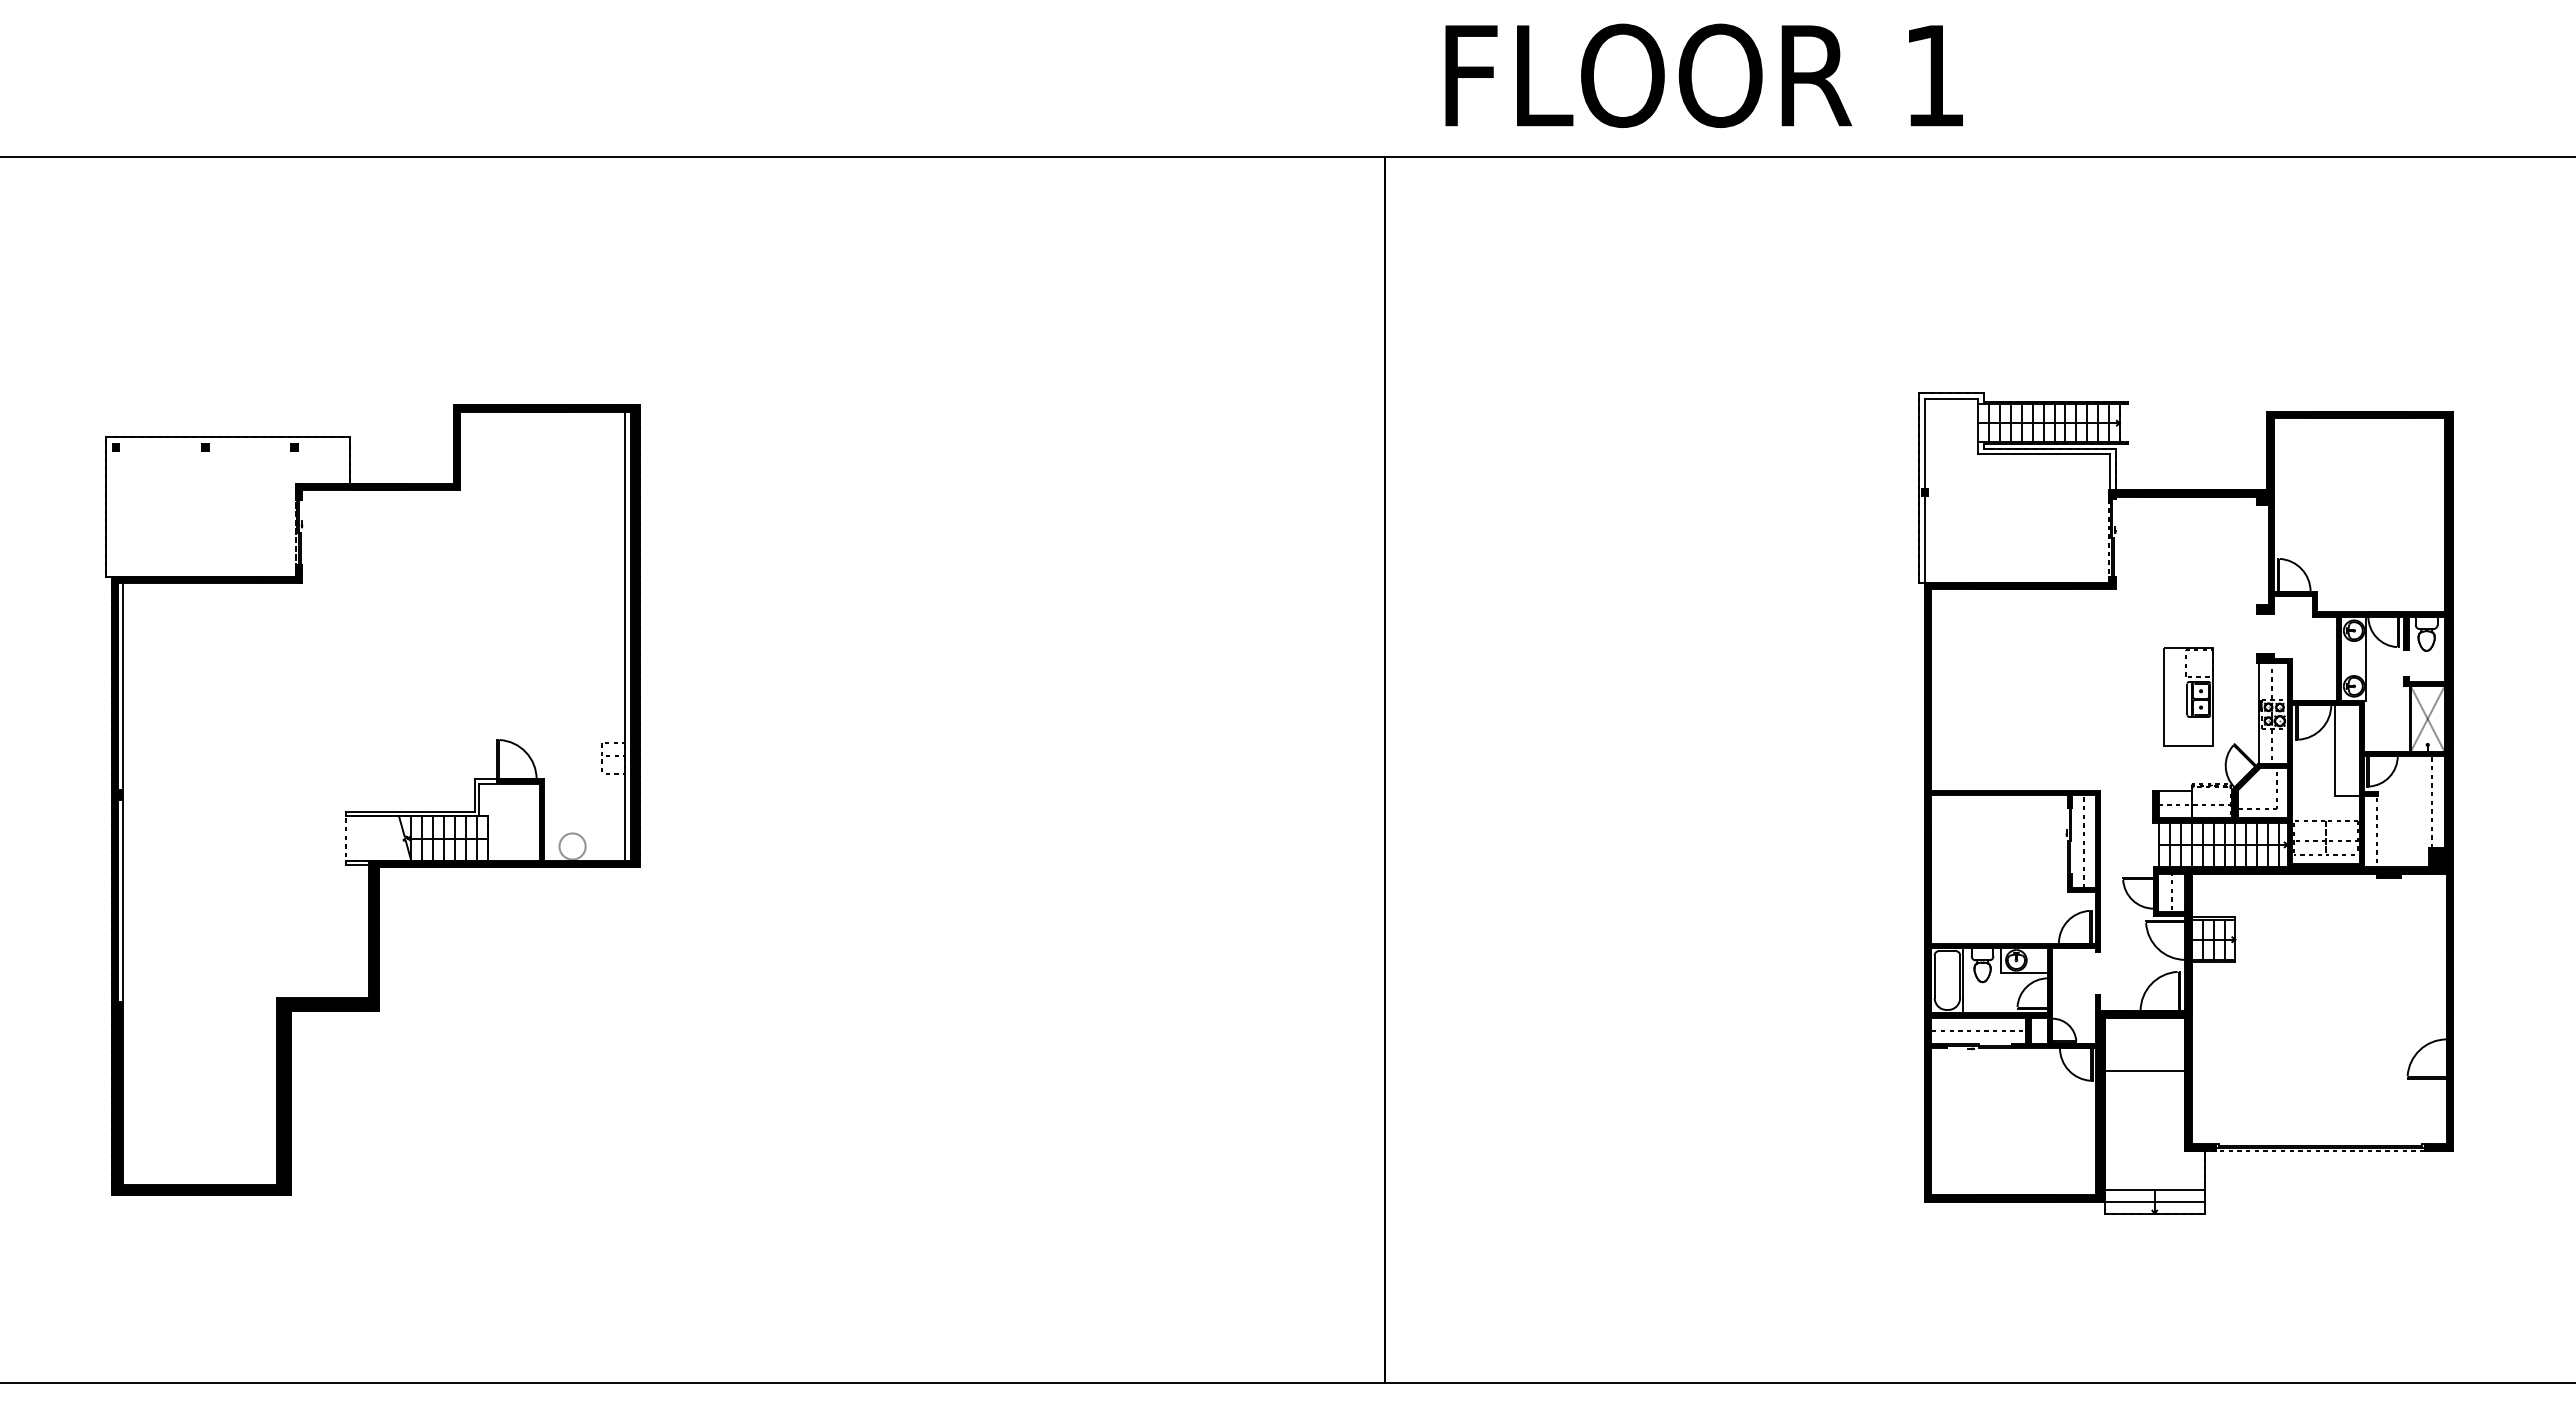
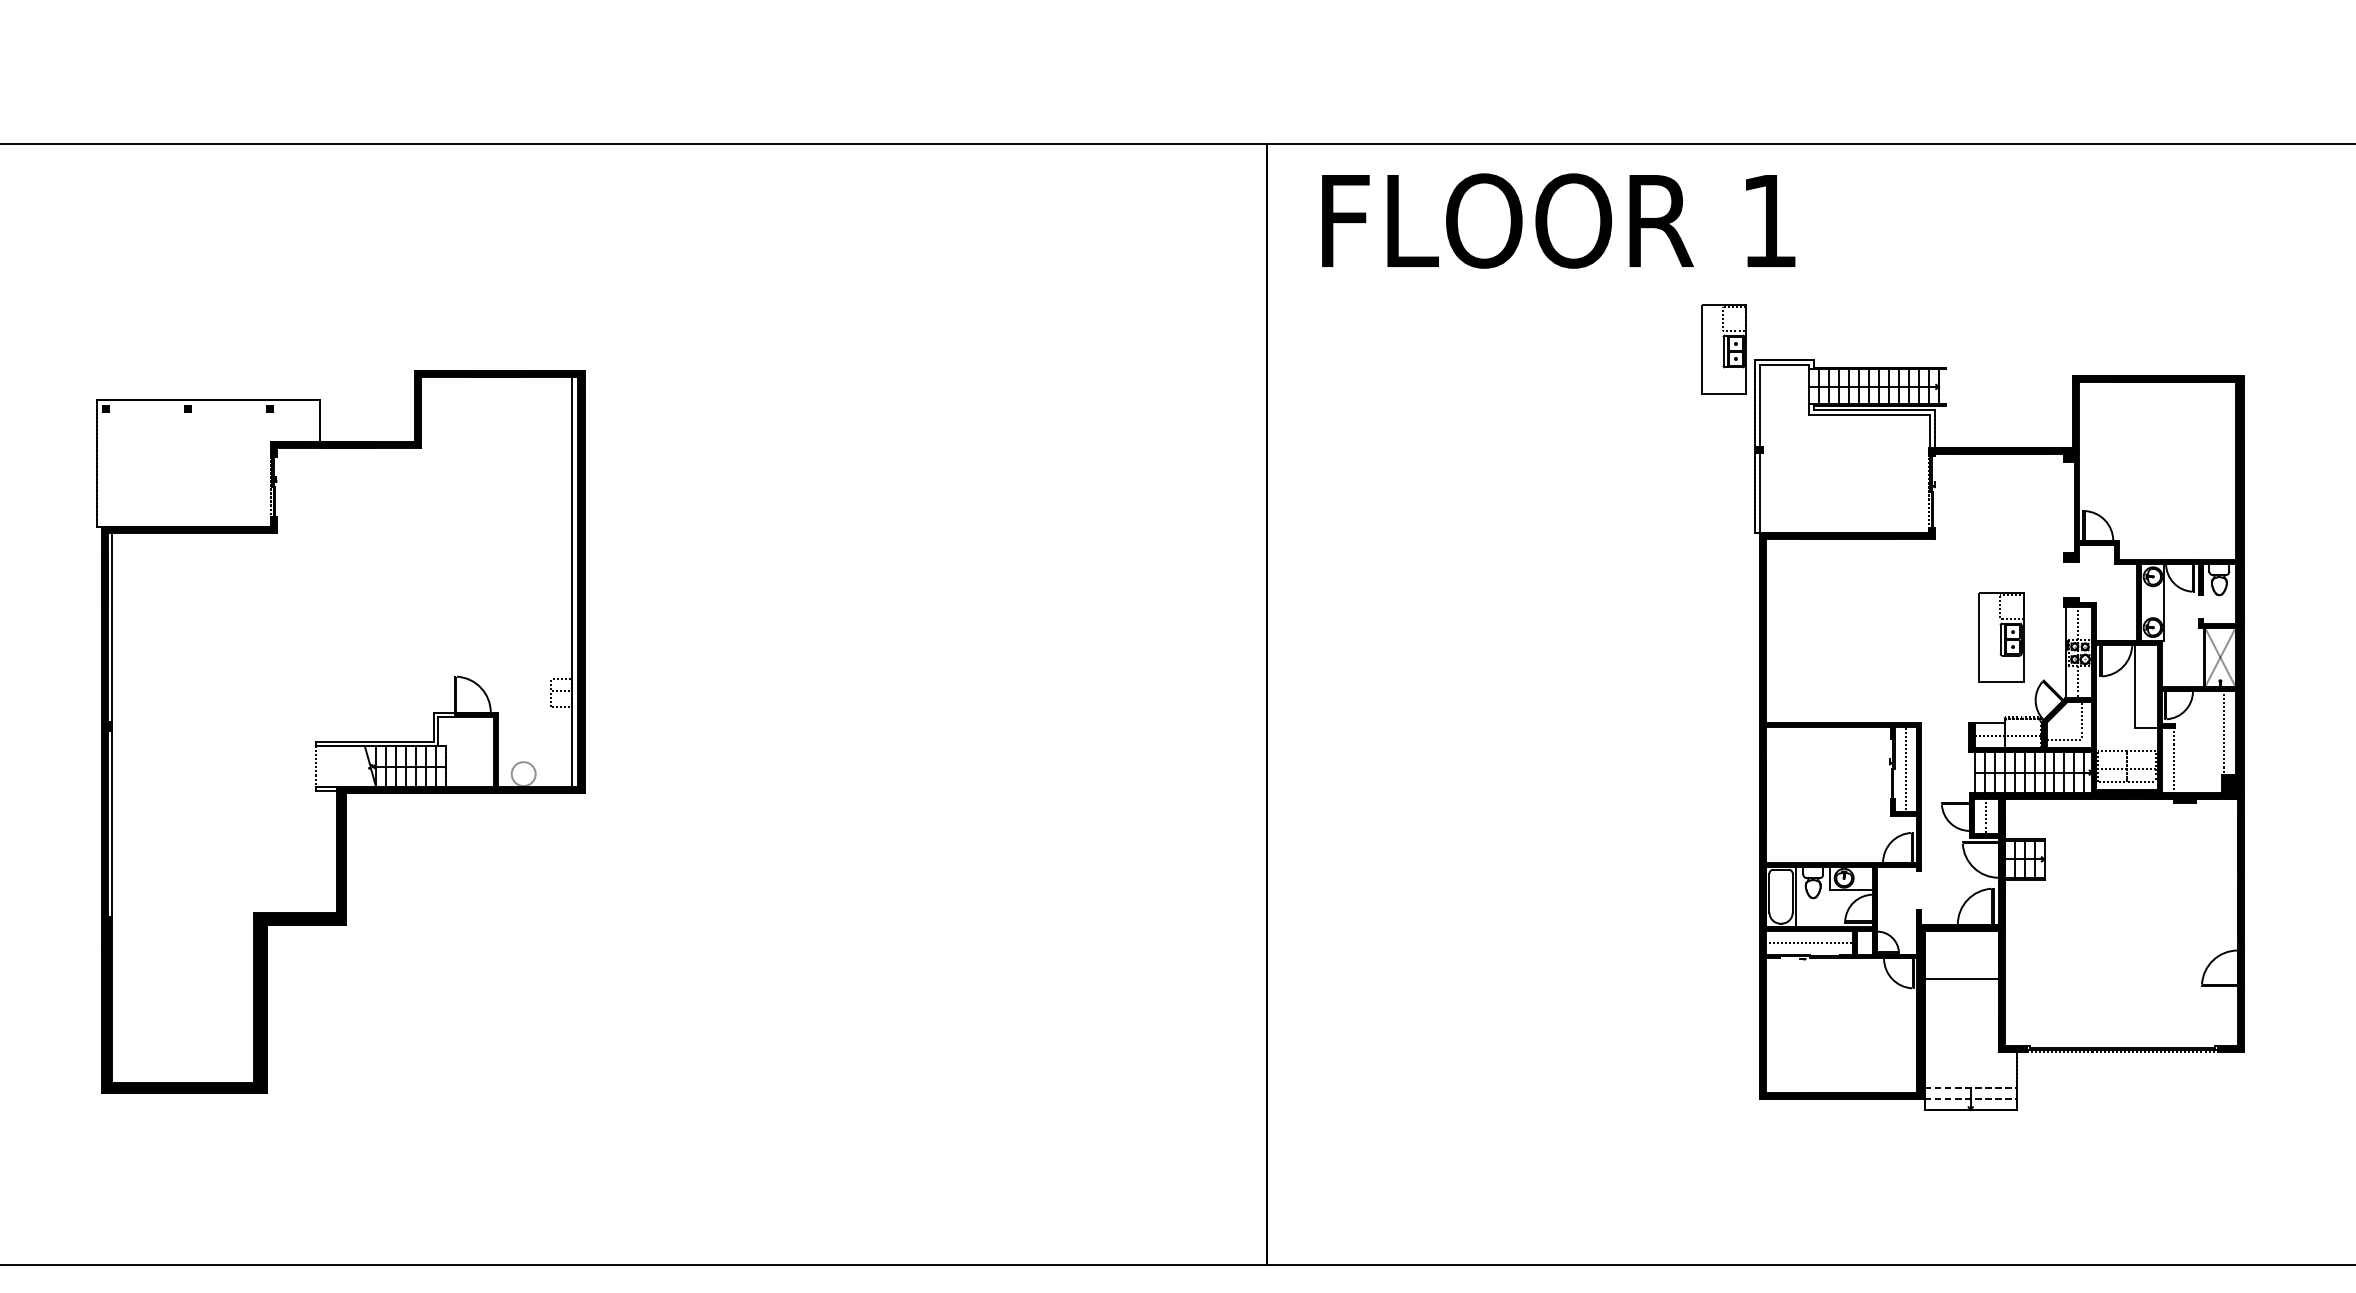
text: (1703, 75) -> (1558, 220), moved
part: (1885, 381) -> (1724, 348), added
line: (2155, 1189) -> (1971, 1087), solid -> dashed
line: (2155, 1201) -> (1971, 1098), solid -> dashed

